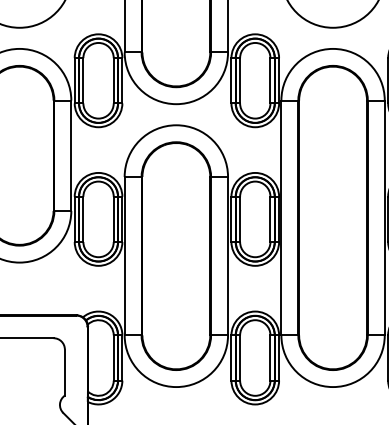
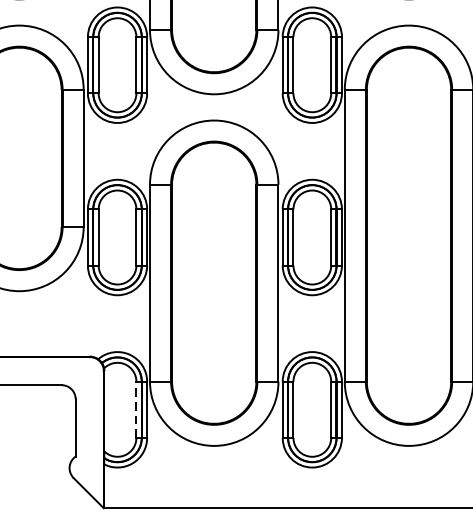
line: (113, 358) -> (136, 410), solid -> dashed

